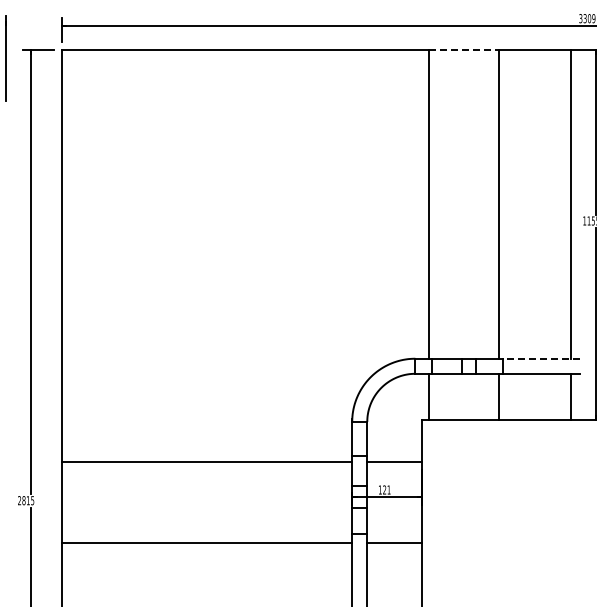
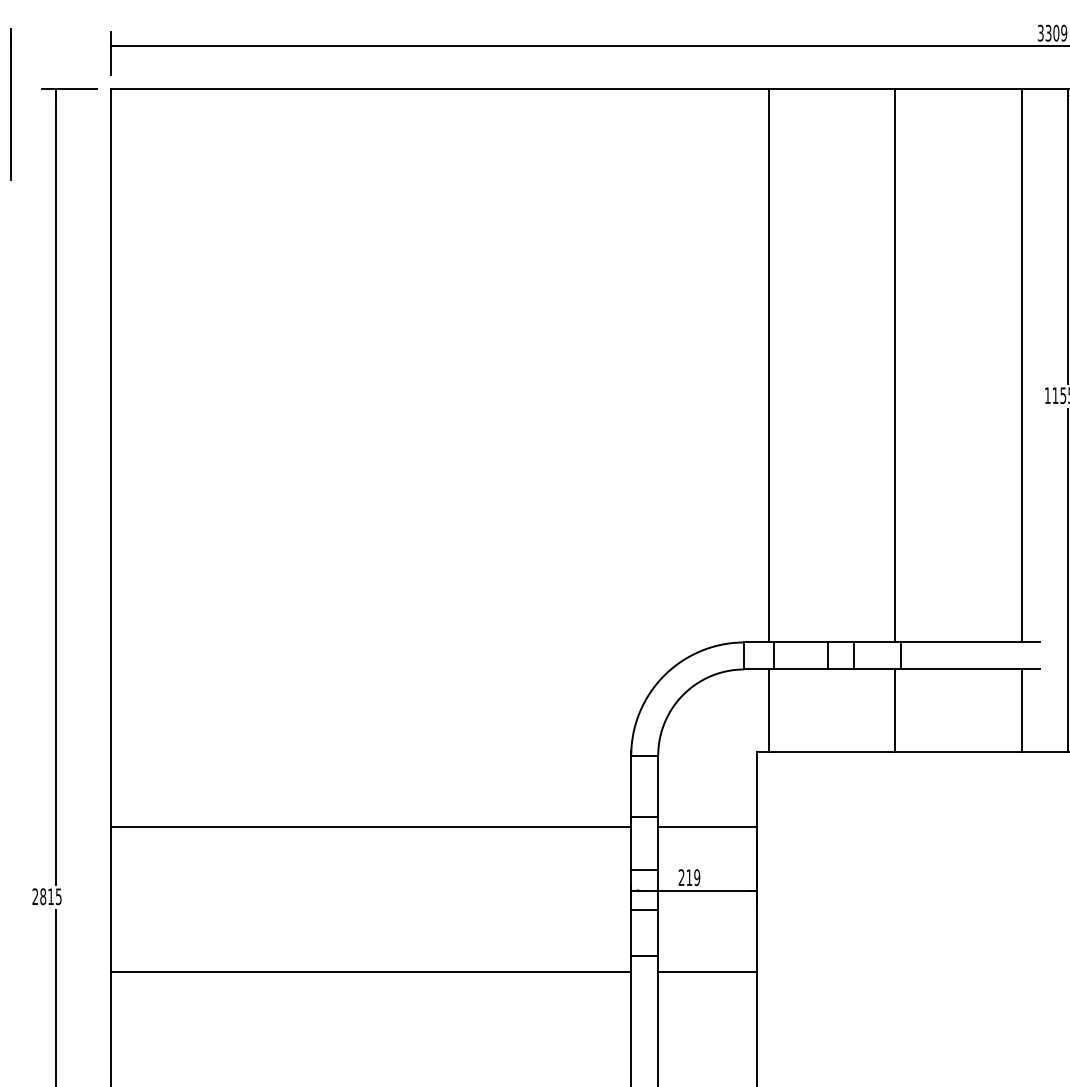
line: (464, 49) -> (832, 88), dashed -> solid
line: (541, 358) -> (970, 642), dashed -> solid
text: (384, 489) -> (689, 876), 121 -> 219

